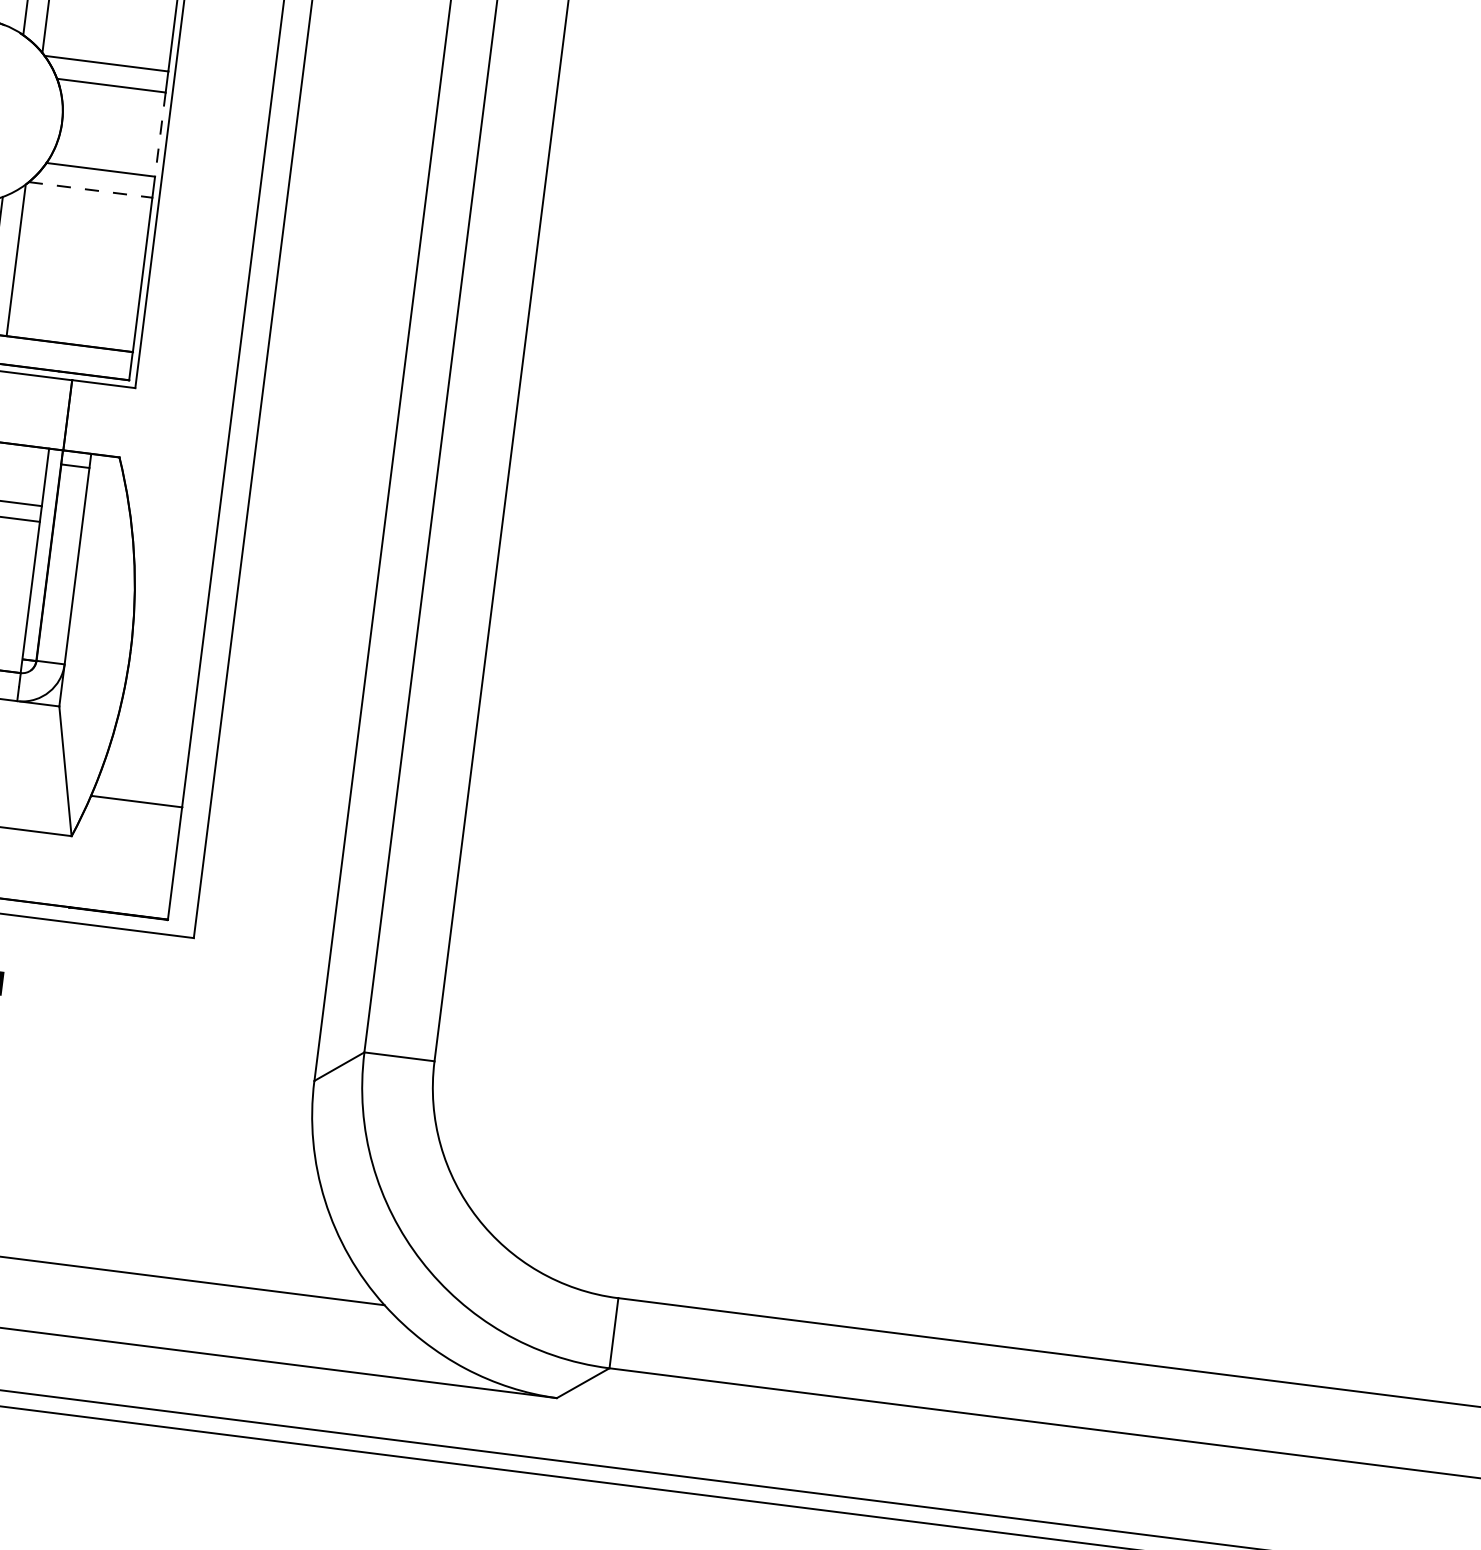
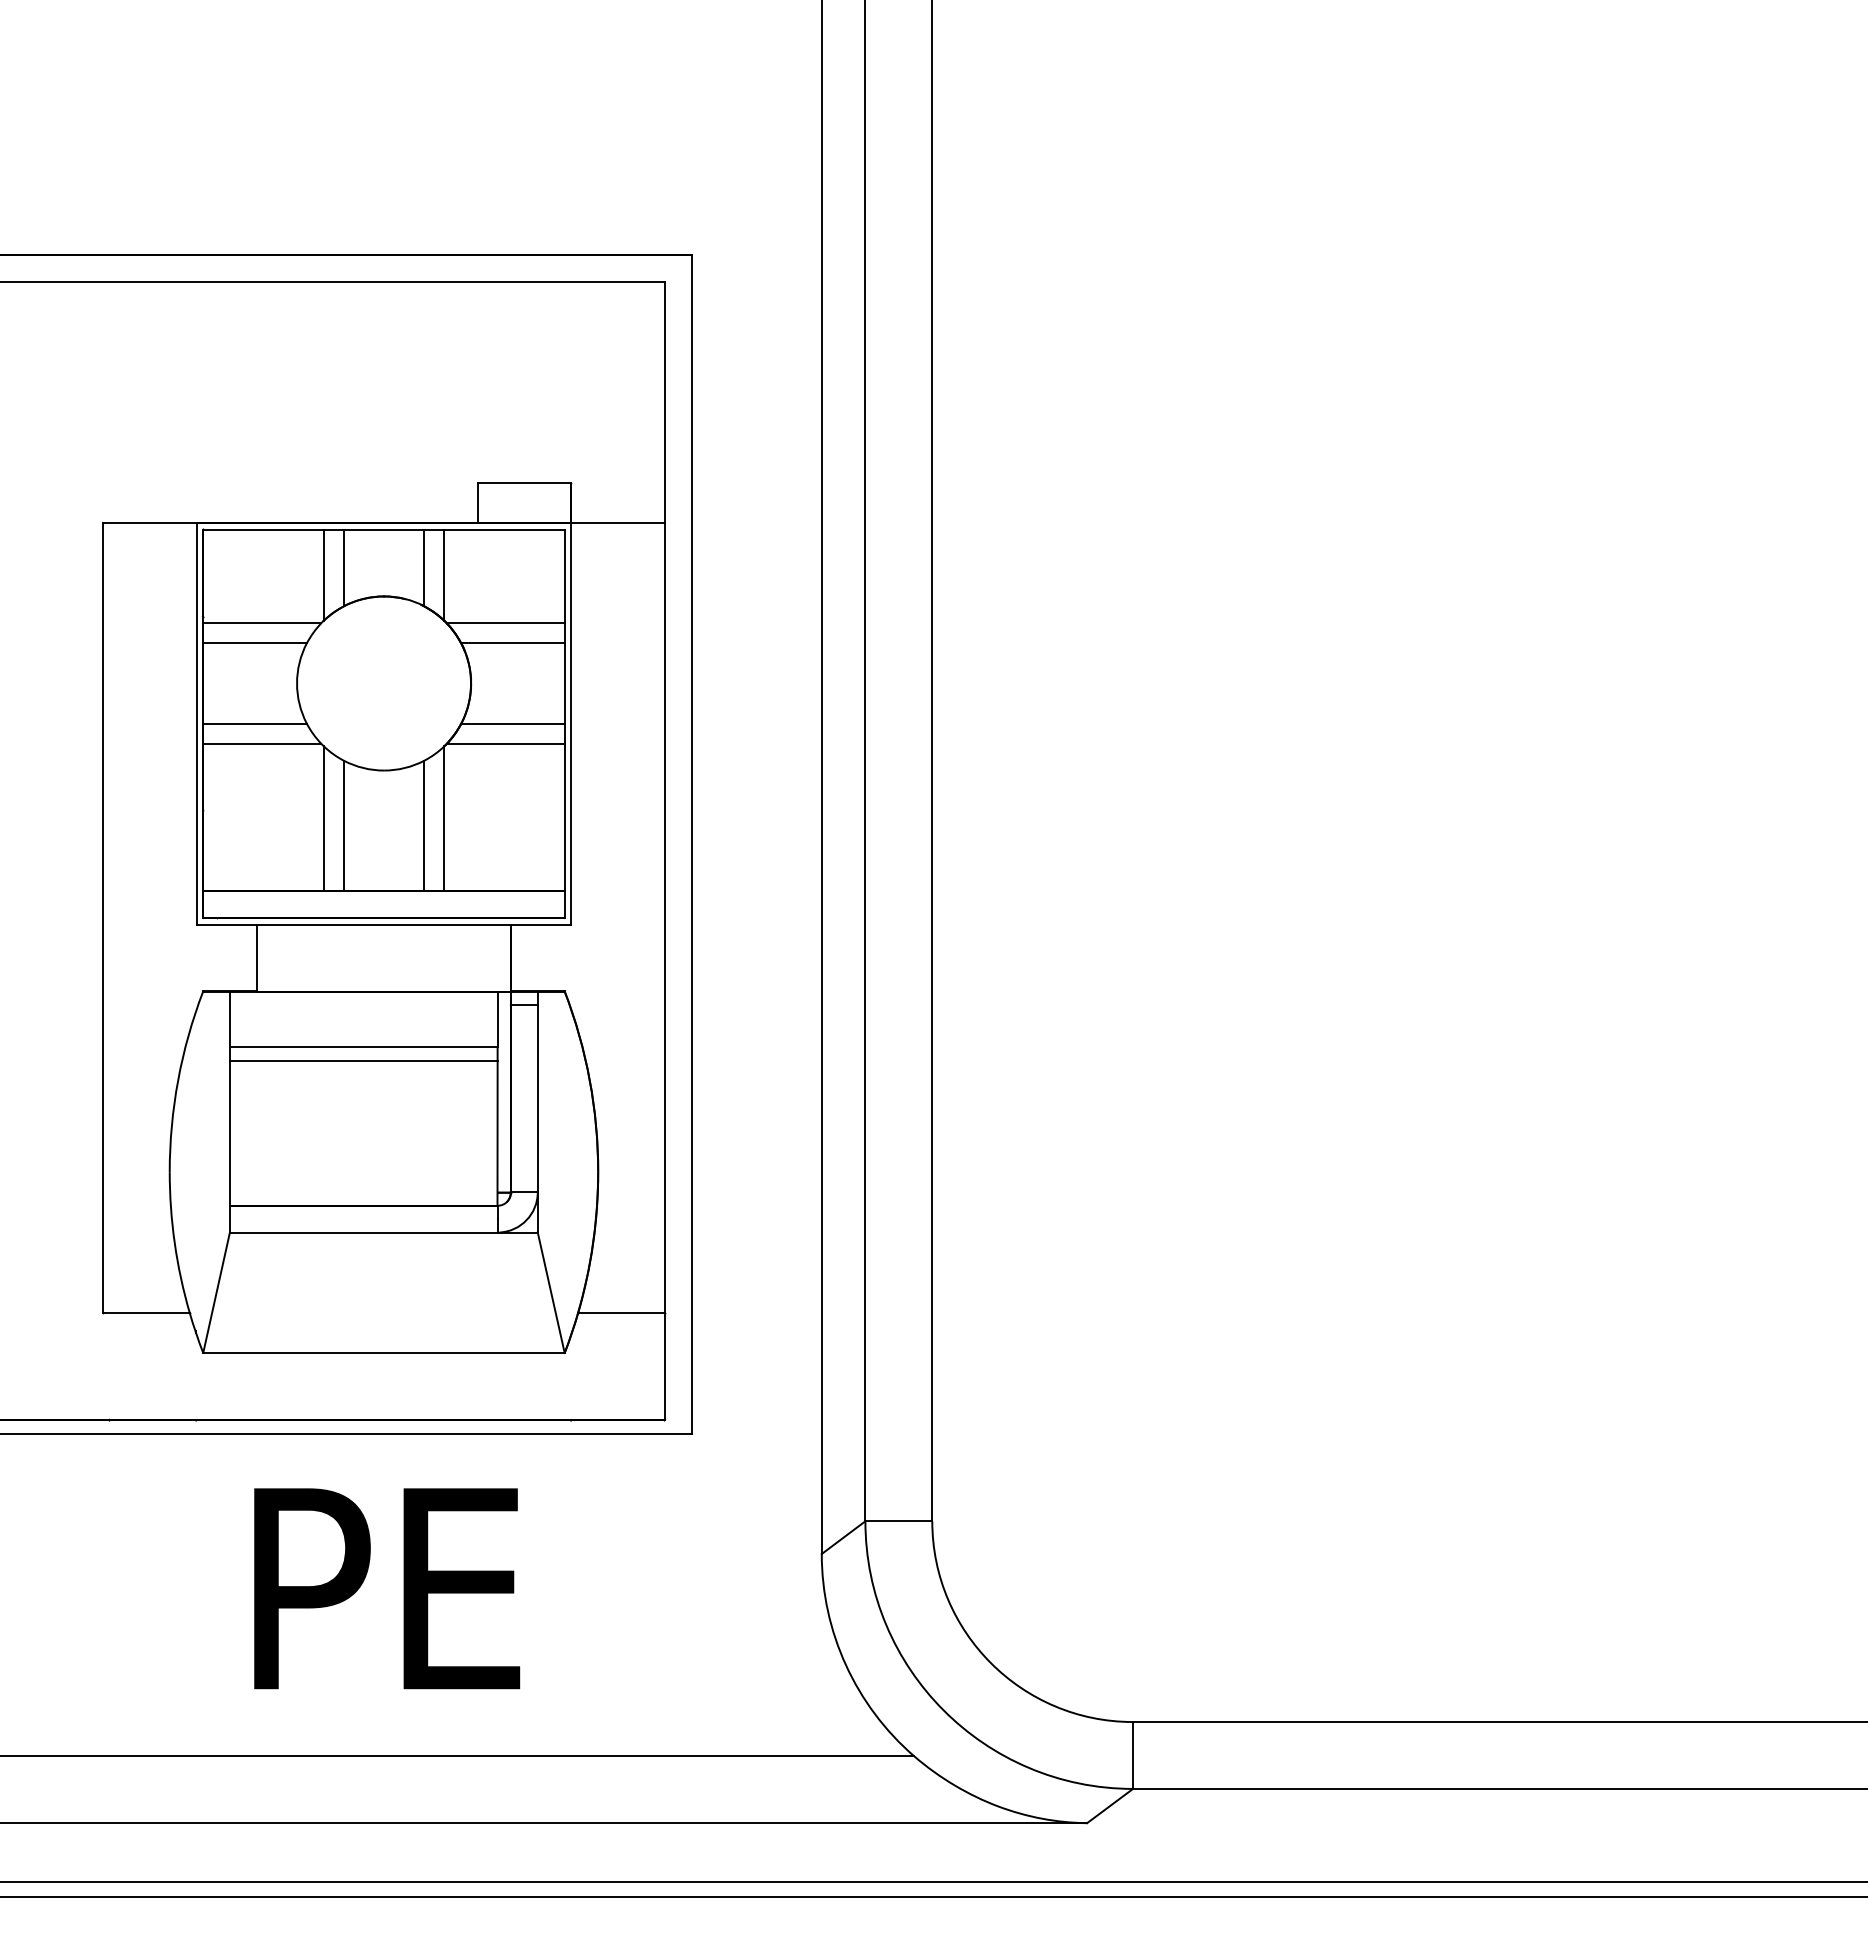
line: (160, 134) -> (564, 683), dashed -> solid
line: (90, 189) -> (505, 743), dashed -> solid

